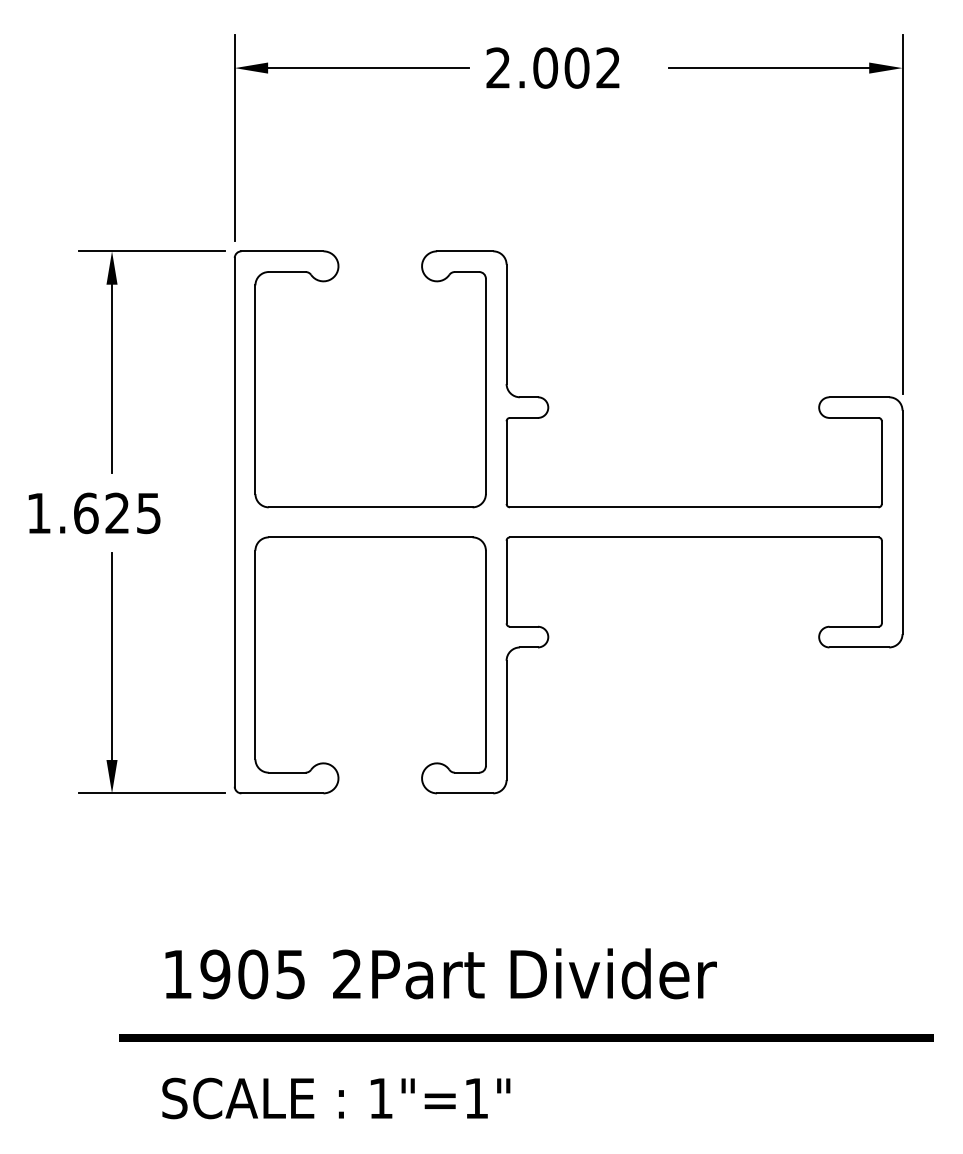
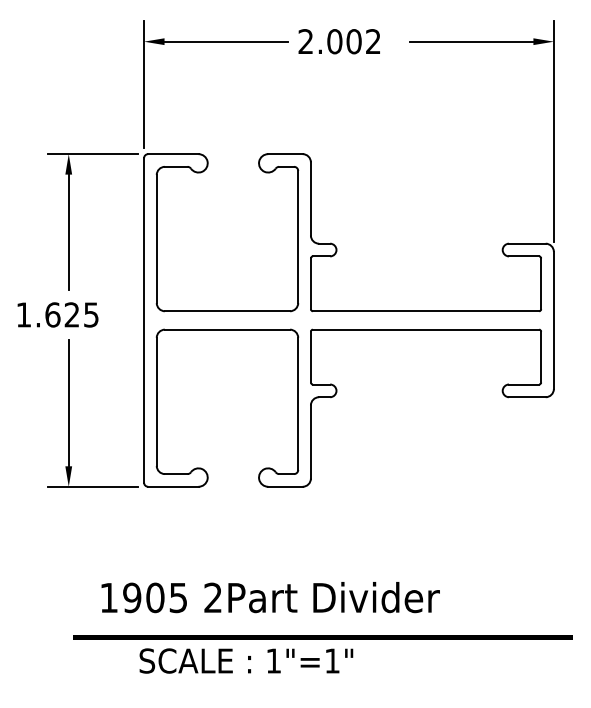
text: (336, 1097) -> (246, 660), moved

